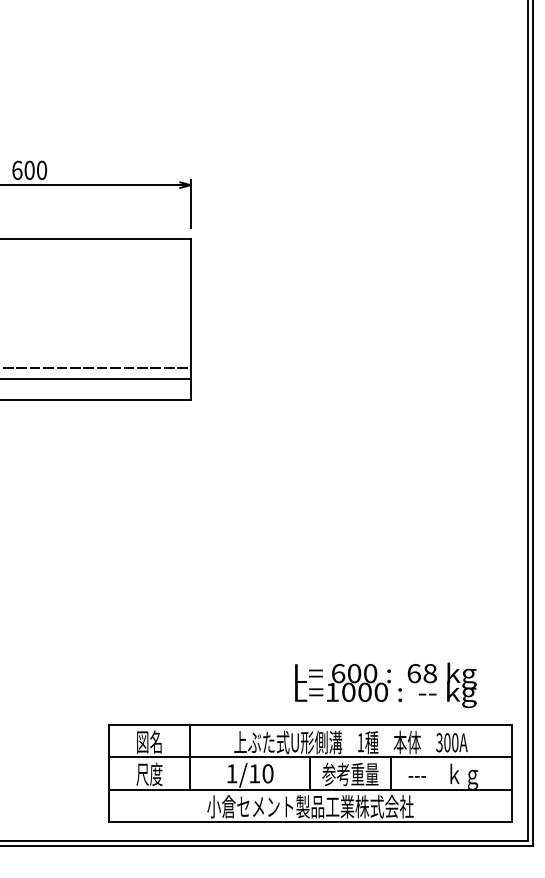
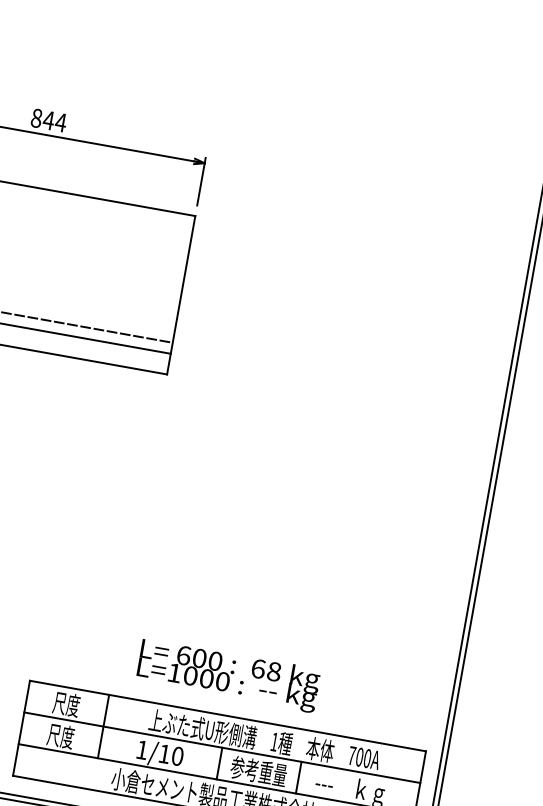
text: (29, 170) -> (48, 120), 600 -> 844
text: (385, 685) -> (228, 675), moved
text: (149, 741) -> (66, 703), 図名 -> 尺度
text: (439, 742) -> (352, 755), 300A -> 700A

